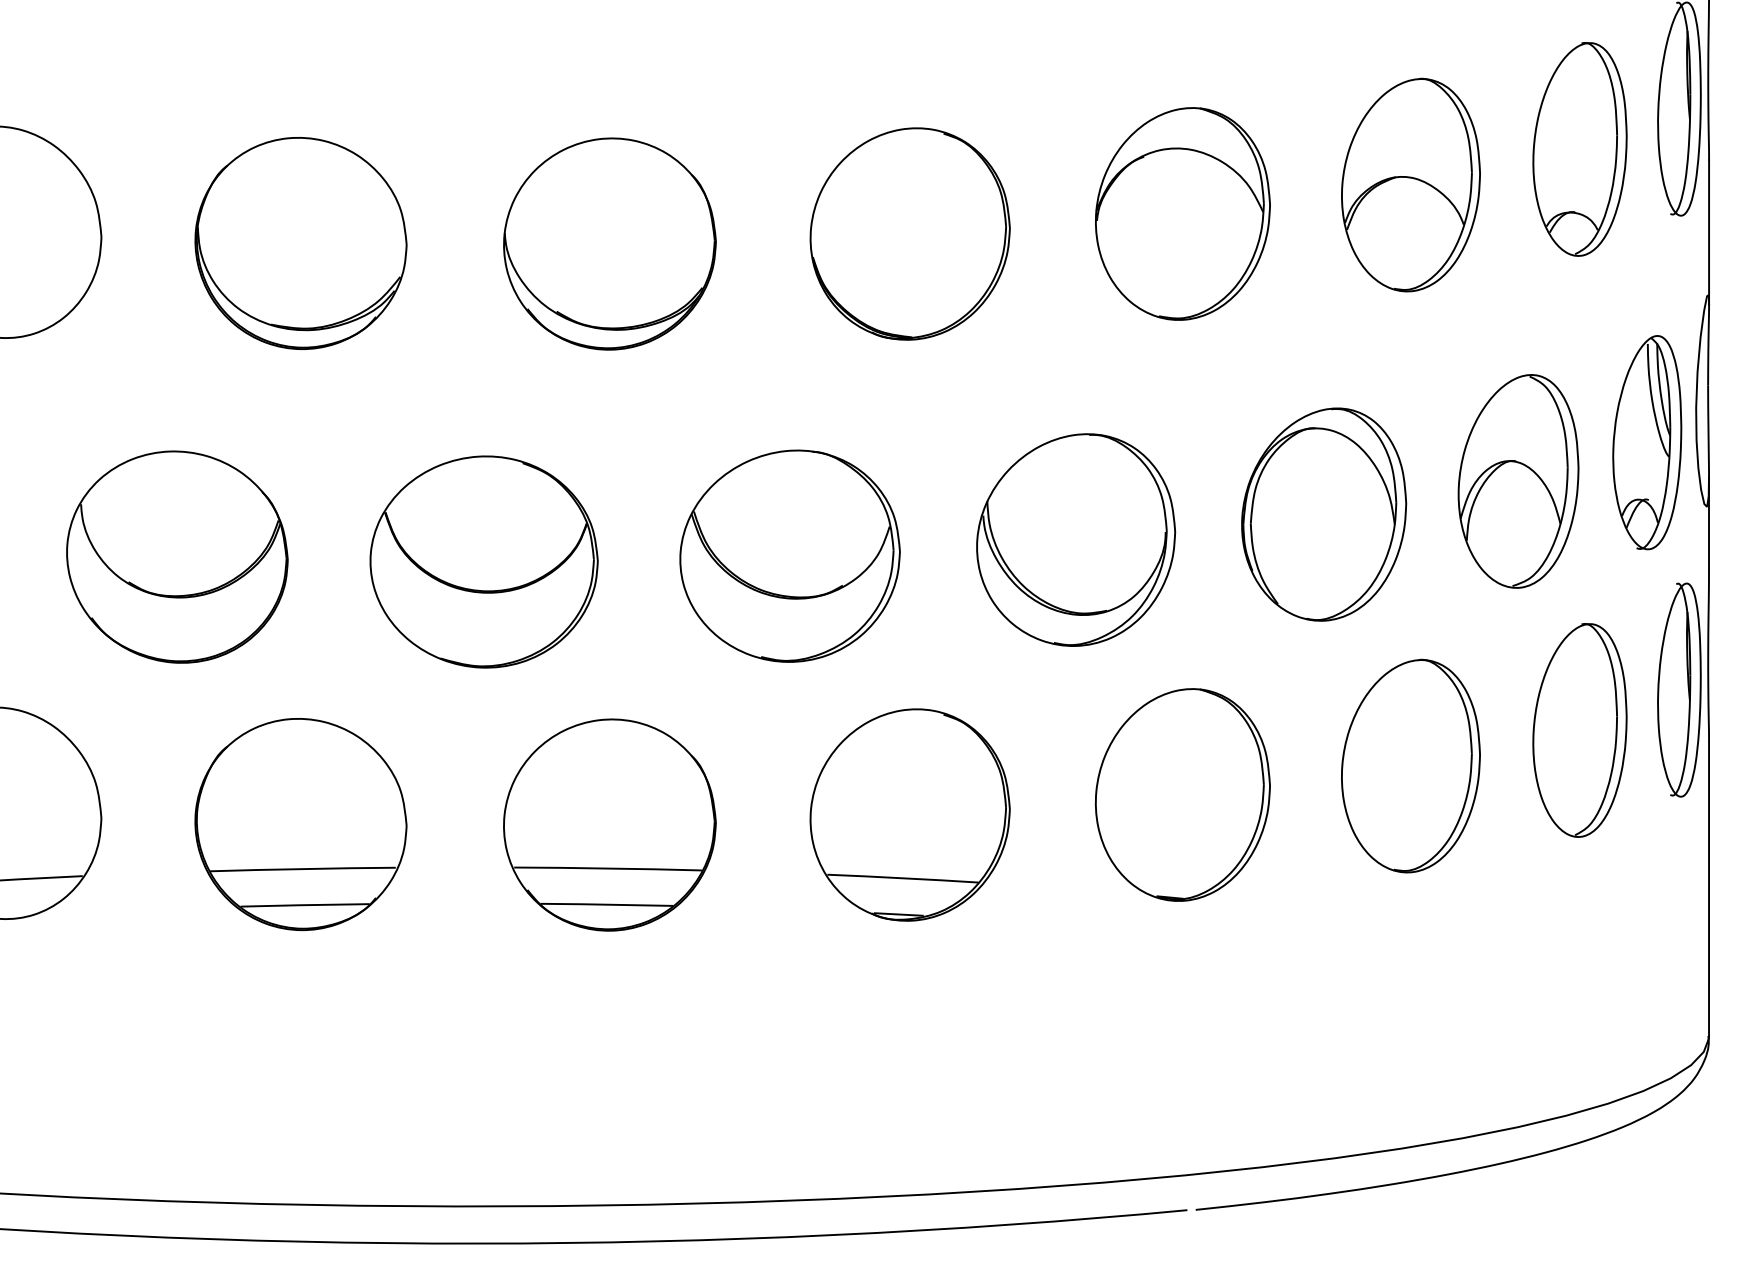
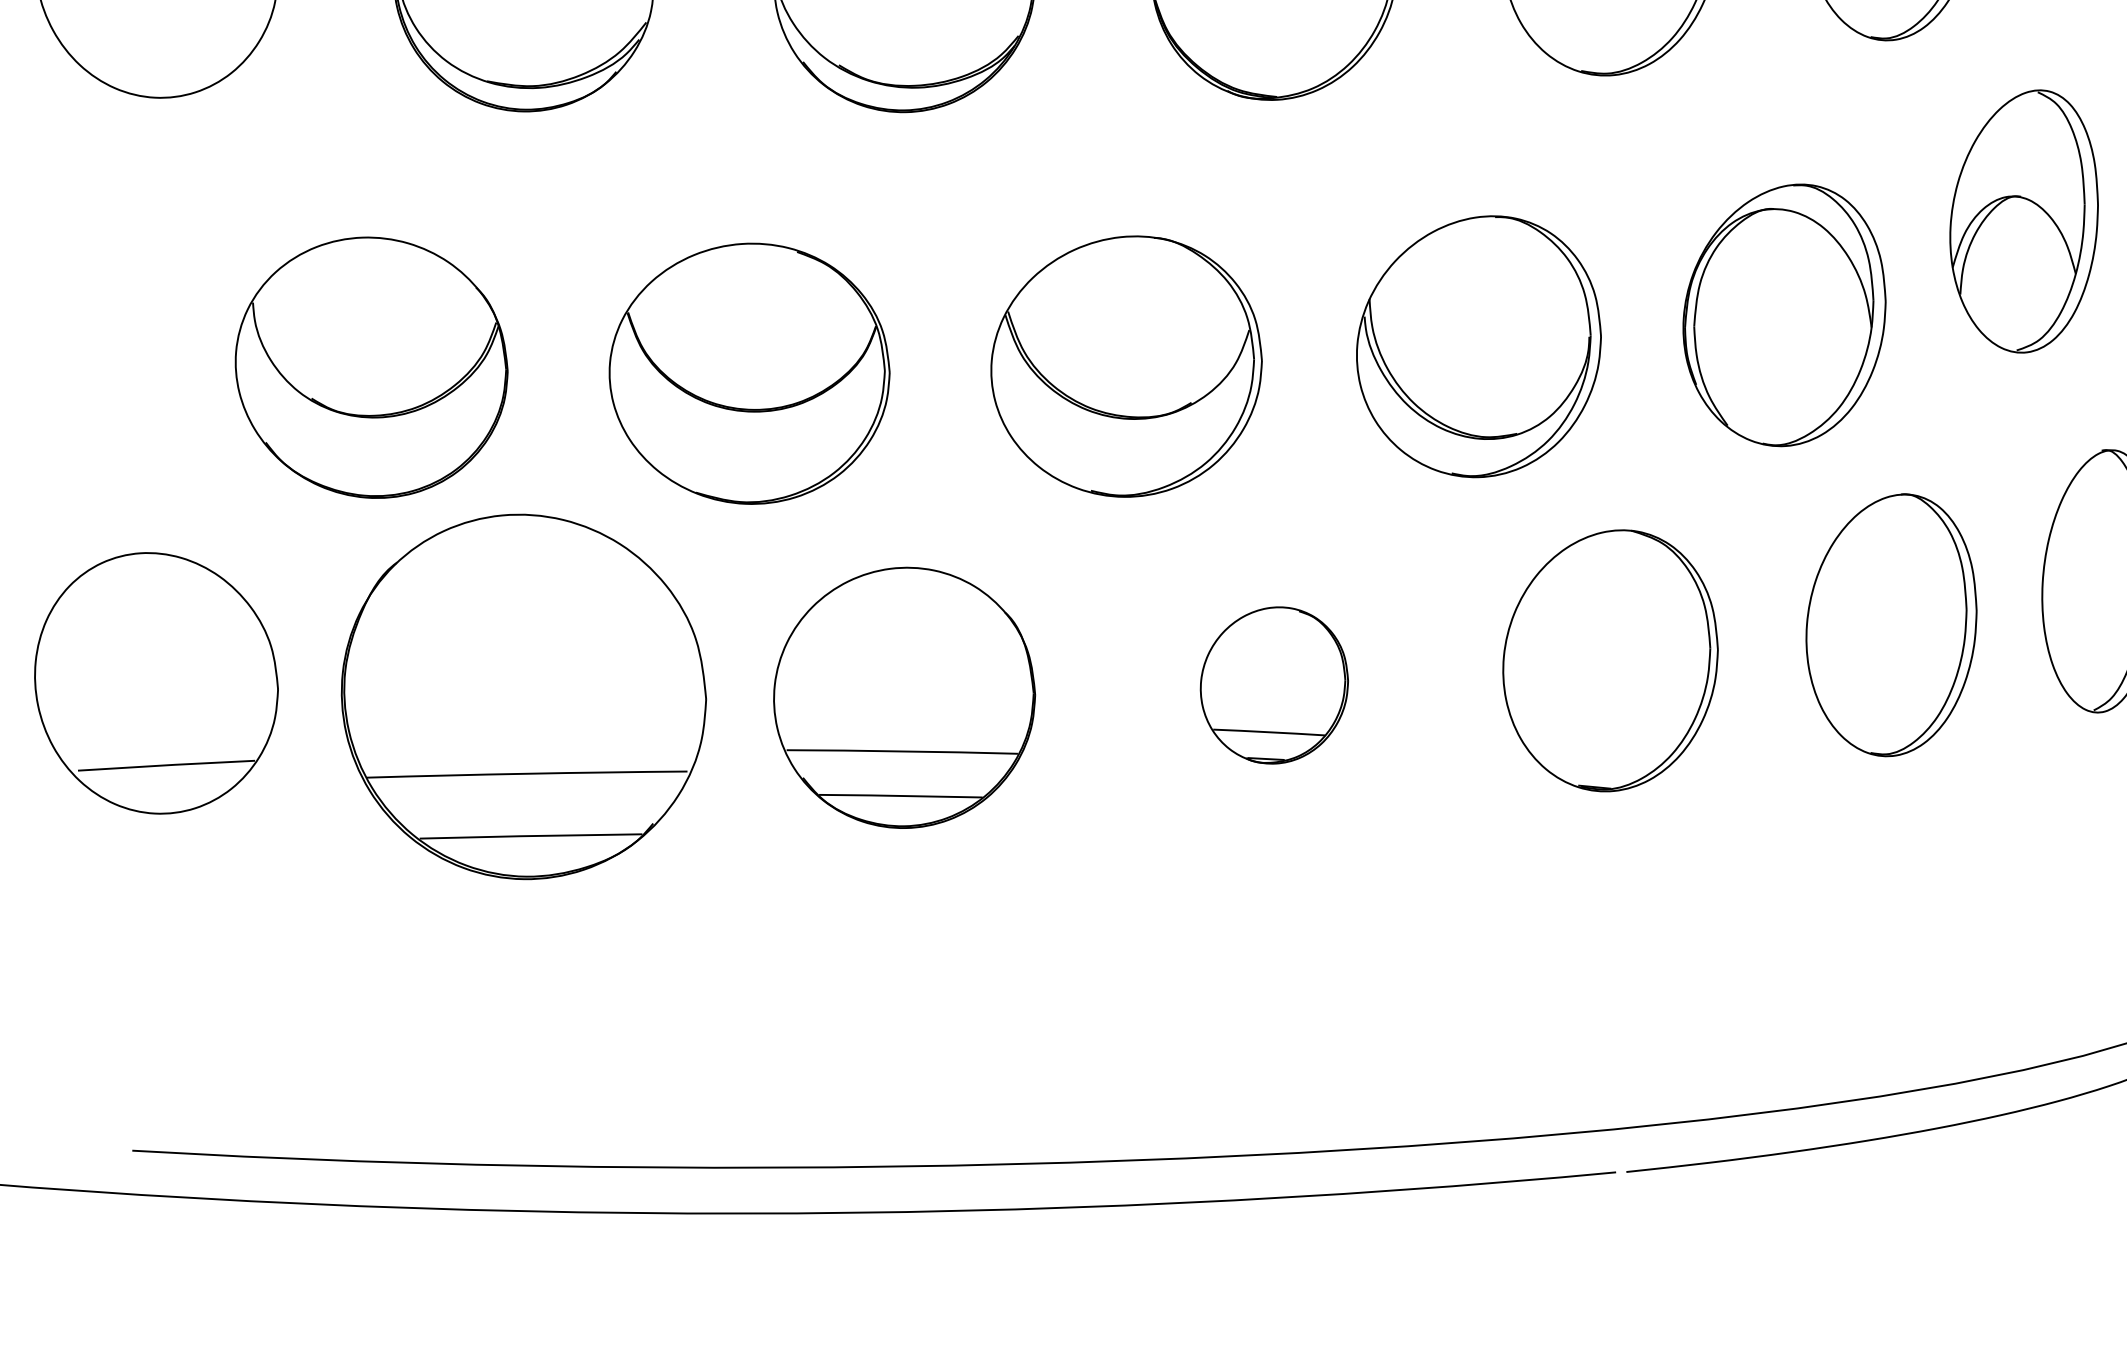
part: (1518, 481) -> (2024, 221), moved
part: (909, 814) -> (1273, 684), size x0.6
part: (300, 824) -> (523, 697), size x1.4

